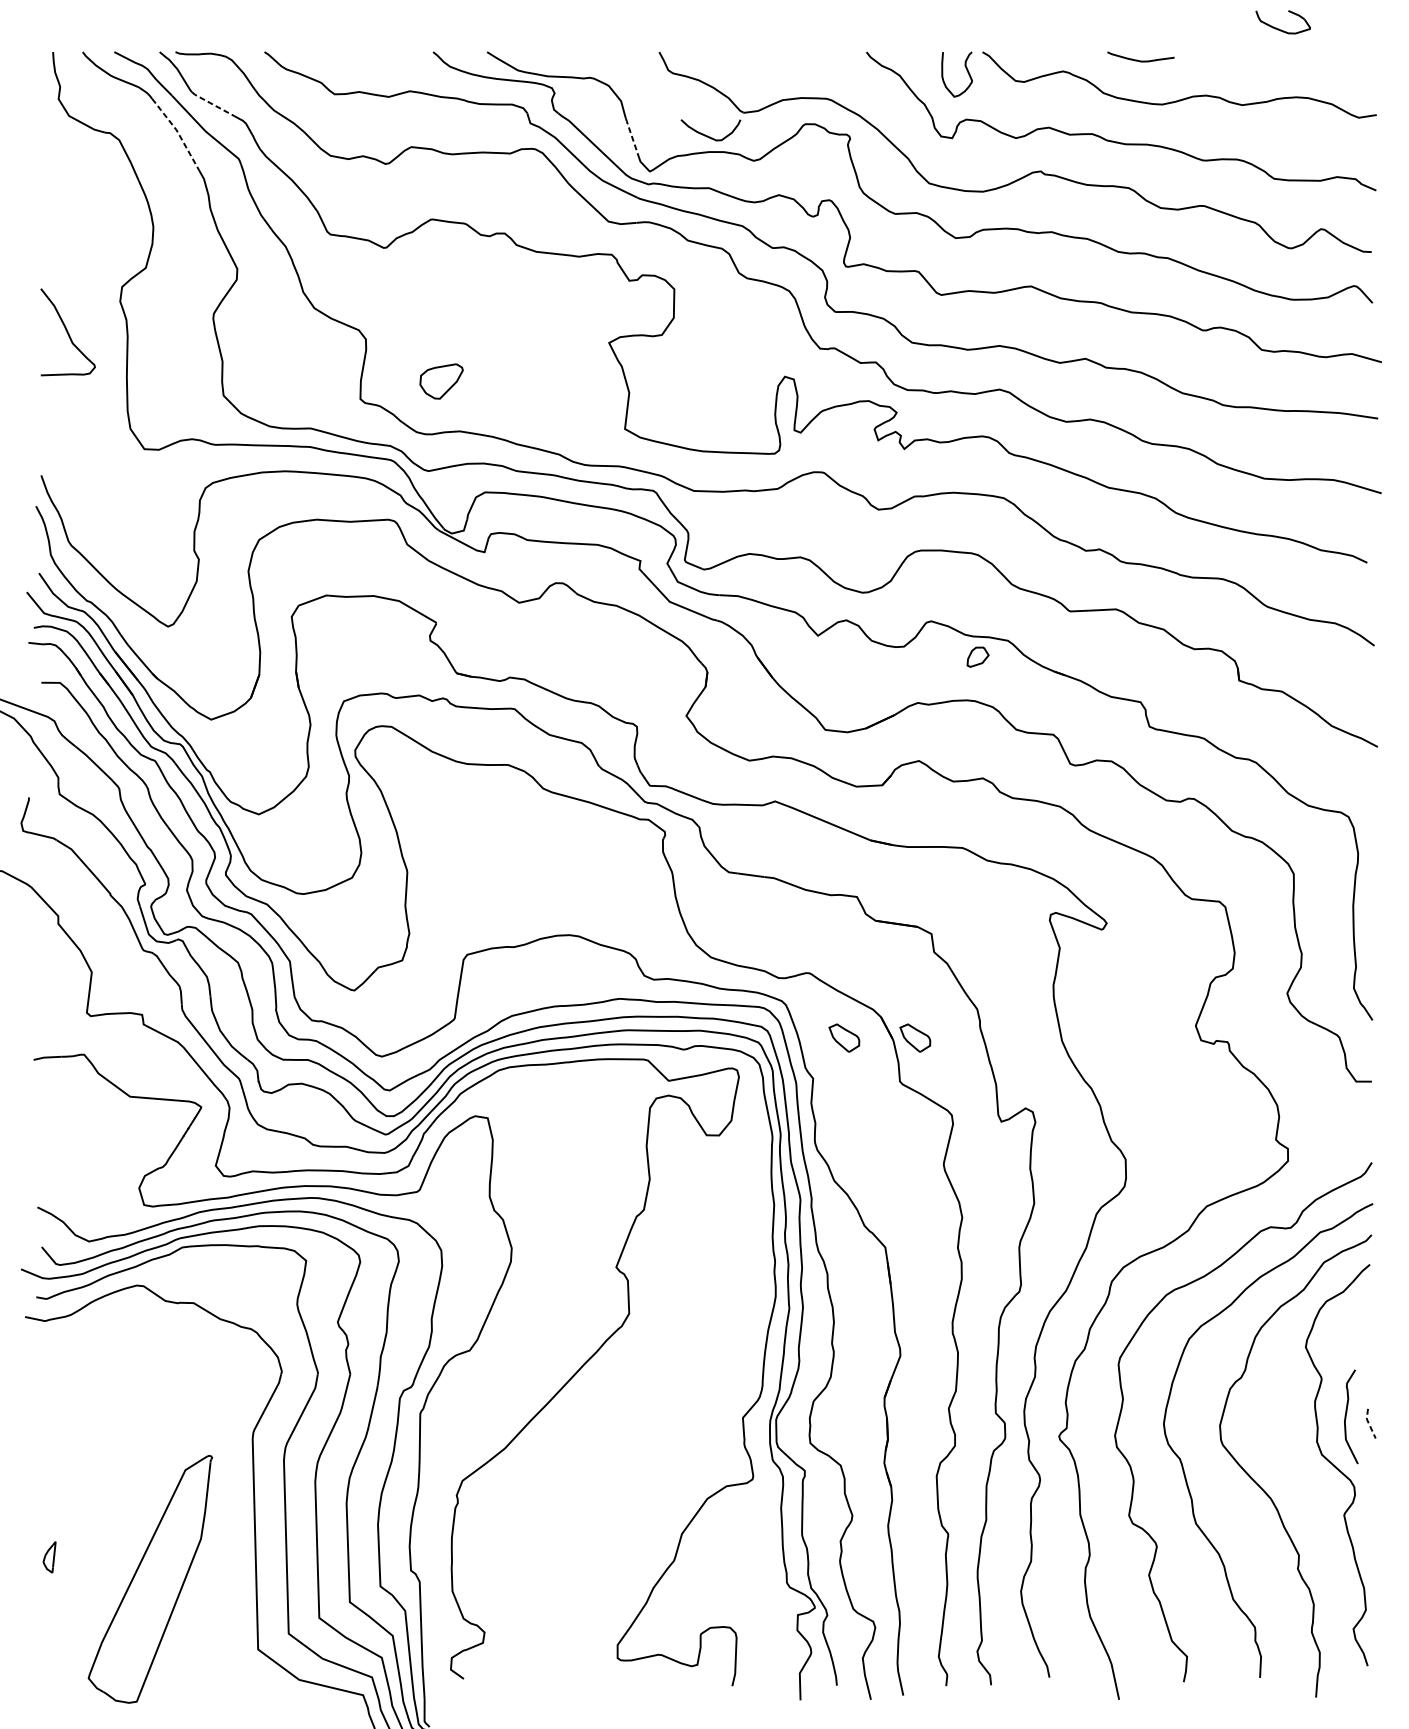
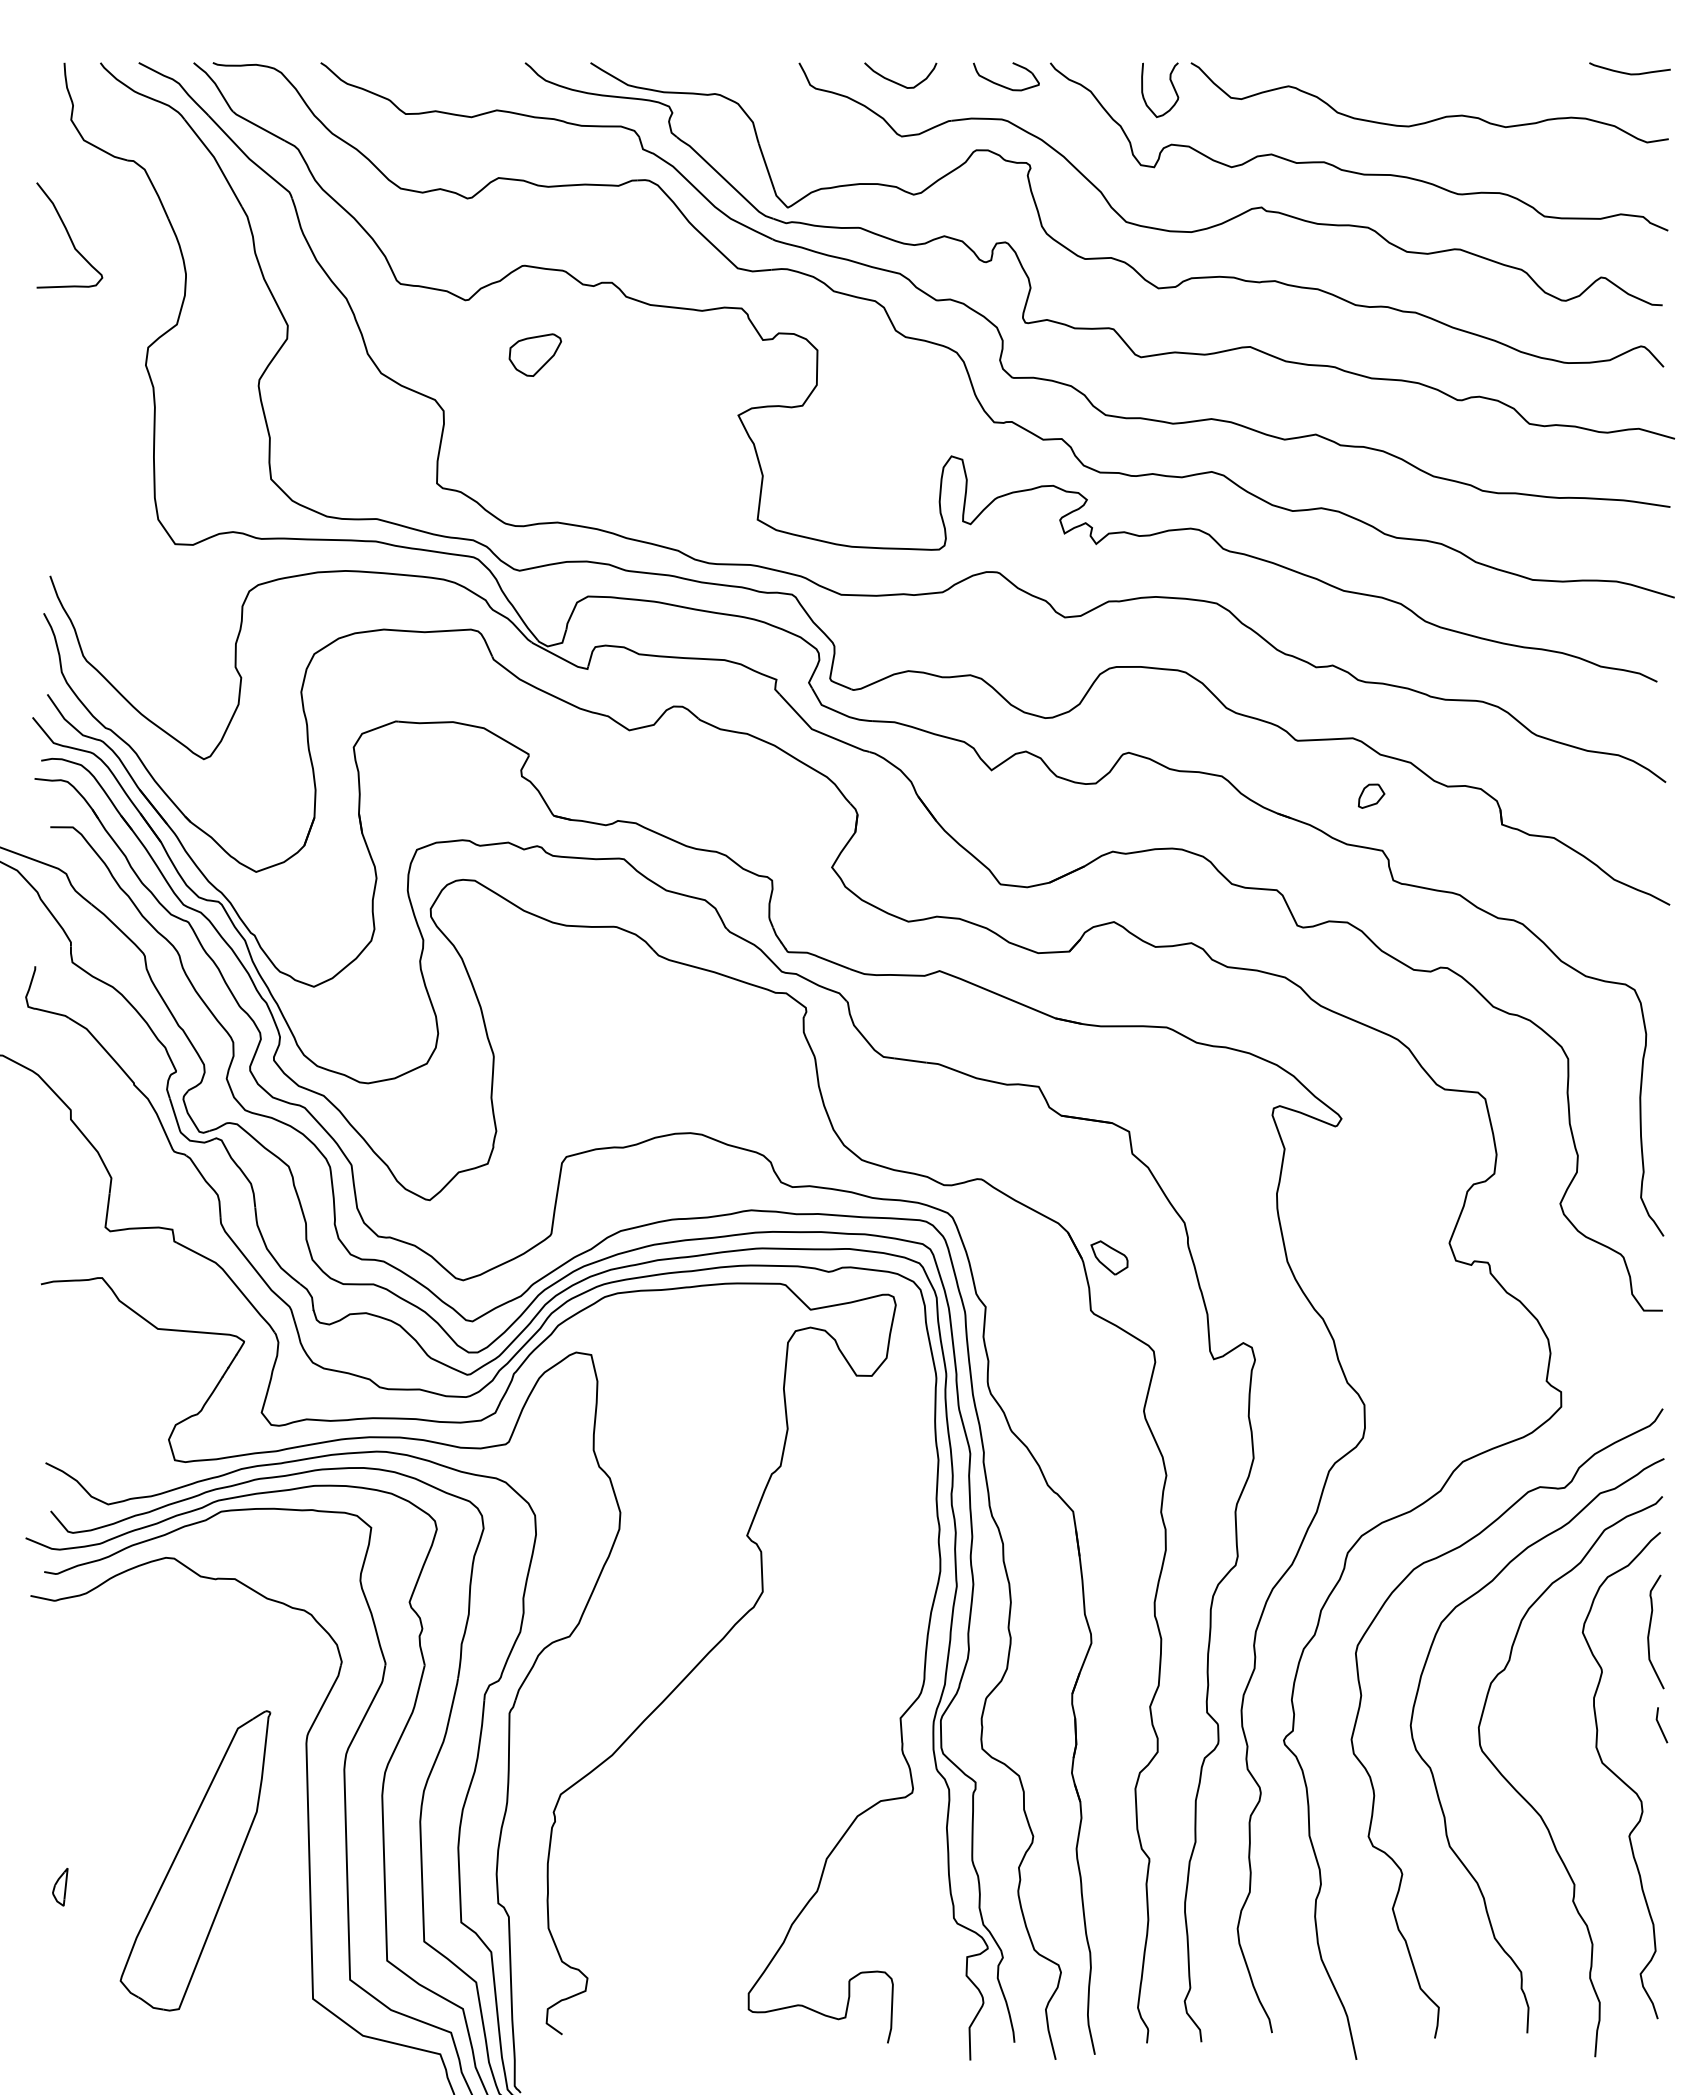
part: (1279, 28) -> (1001, 84), moved
curve: (1138, 60) -> (1627, 72), moved
line: (213, 104) -> (258, 126), dashed -> solid
line: (177, 132) -> (215, 160), dashed -> solid
curve: (708, 135) -> (897, 82), moved
line: (632, 137) -> (766, 166), dashed -> solid
curve: (67, 332) -> (69, 235), moved
part: (441, 380) -> (535, 354), moved
part: (978, 656) -> (1371, 795), moved
part: (844, 1037) -> (1023, 1257), removed
curve: (1346, 1415) -> (1650, 1630), moved
line: (1369, 1423) -> (1659, 1725), dashed -> solid
part: (150, 1579) -> (195, 1860), moved

